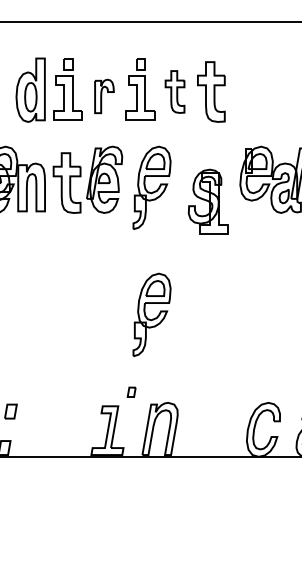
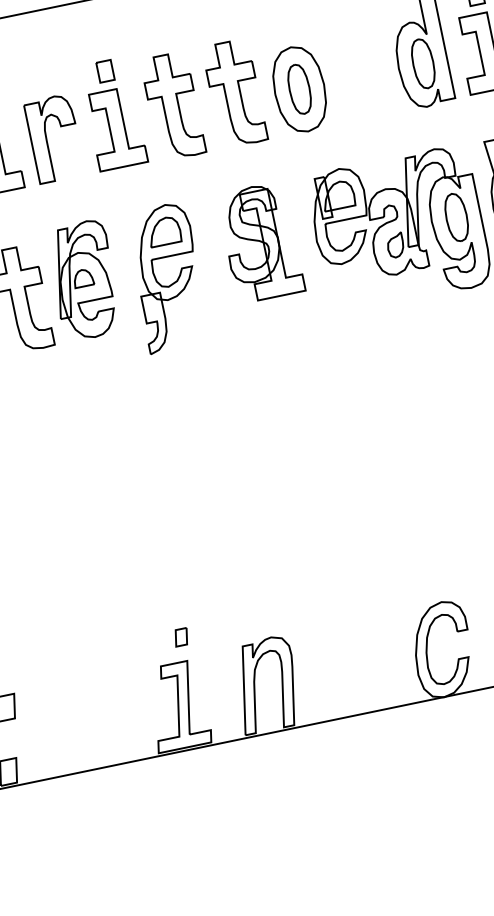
part: (174, 91) -> (172, 105), size x1.43
part: (104, 96) -> (54, 138), size x1.43
part: (248, 96) -> (299, 88), added
part: (207, 201) -> (258, 242), moved
part: (151, 314) -> (211, 493), removed
part: (131, 391) -> (180, 636), moved

